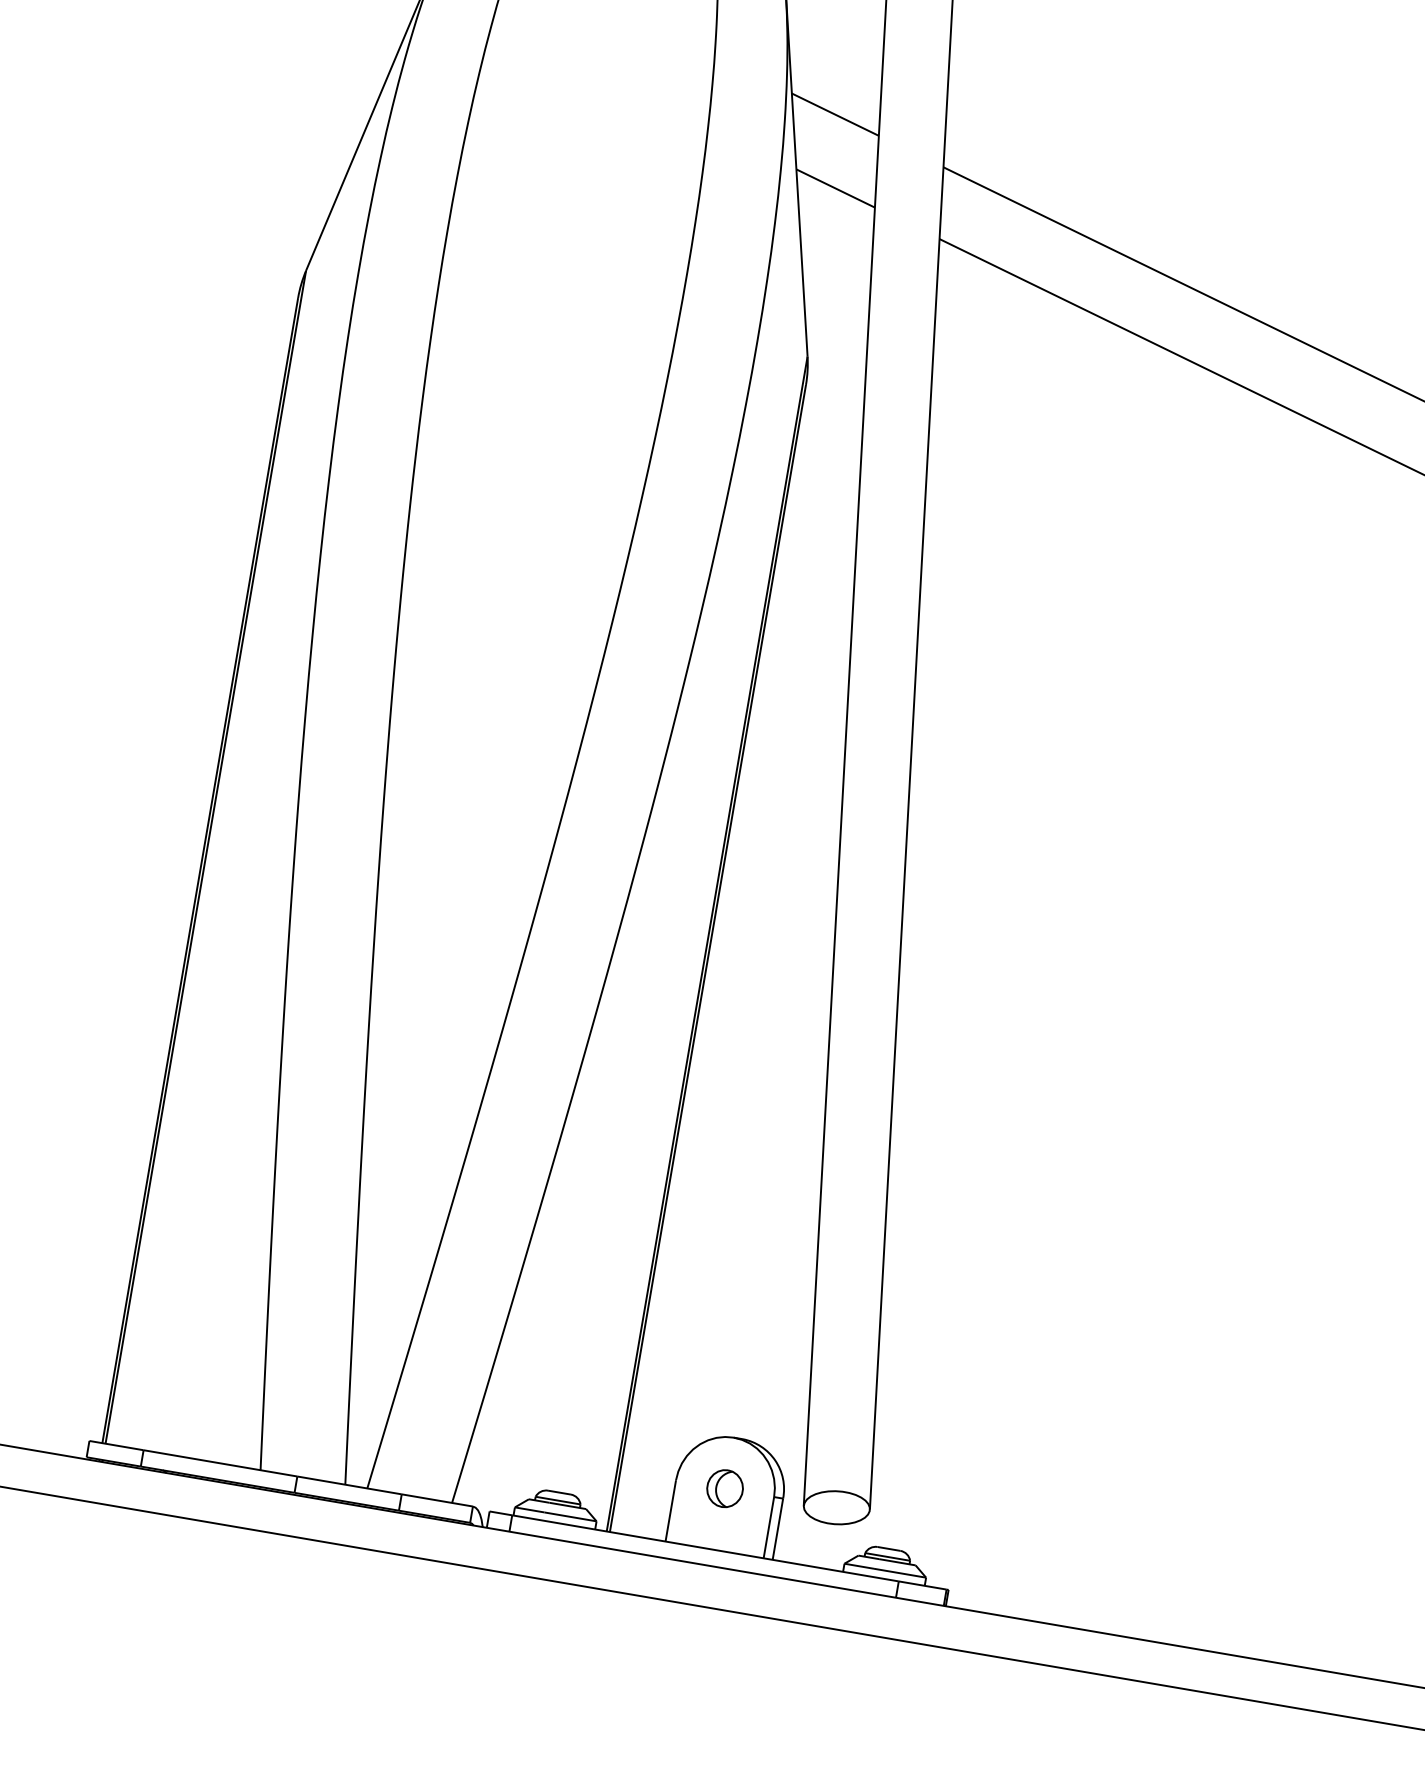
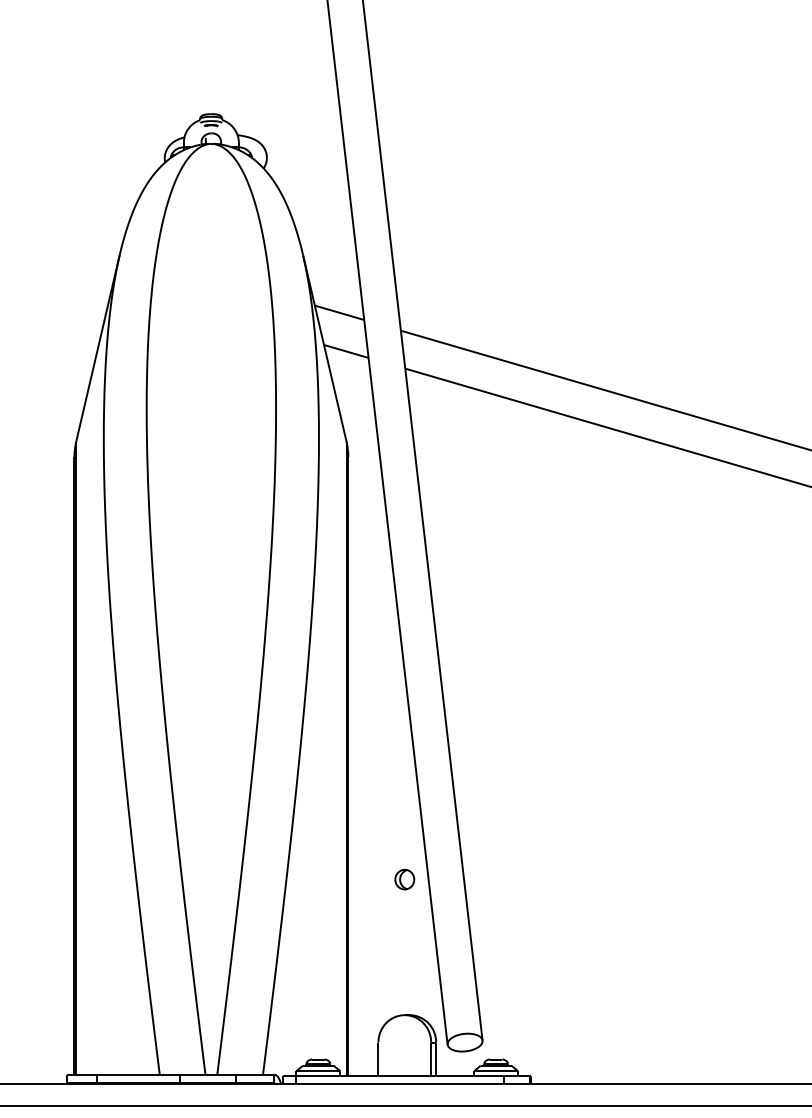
part: (724, 1488) -> (404, 879), moved

